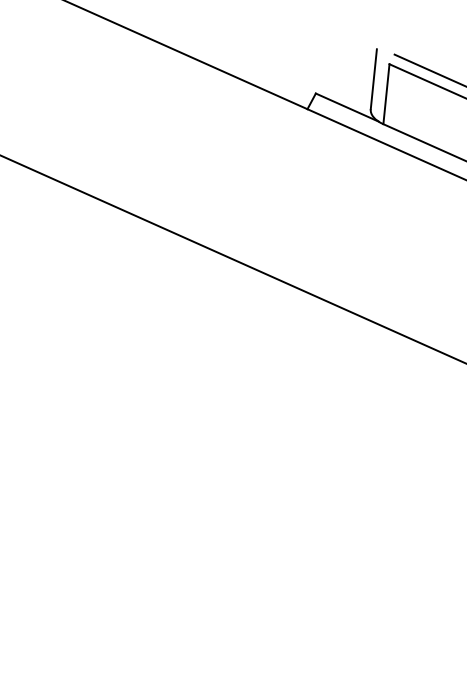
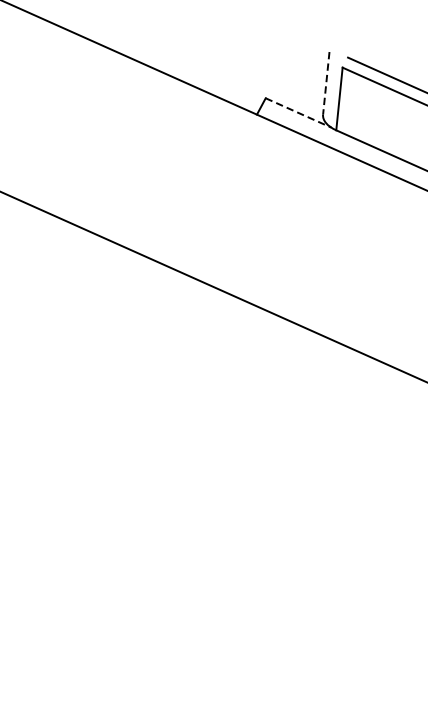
line: (373, 79) -> (325, 83), solid -> dashed
line: (347, 107) -> (298, 112), solid -> dashed

